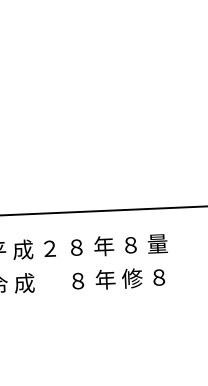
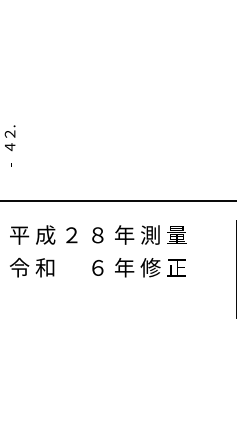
text: (130, 244) -> (150, 234), ８ -> 測
text: (158, 277) -> (176, 267), ８ -> 正
text: (77, 280) -> (97, 267), ８ -> ６
text: (24, 283) -> (45, 267), 成 -> 和

